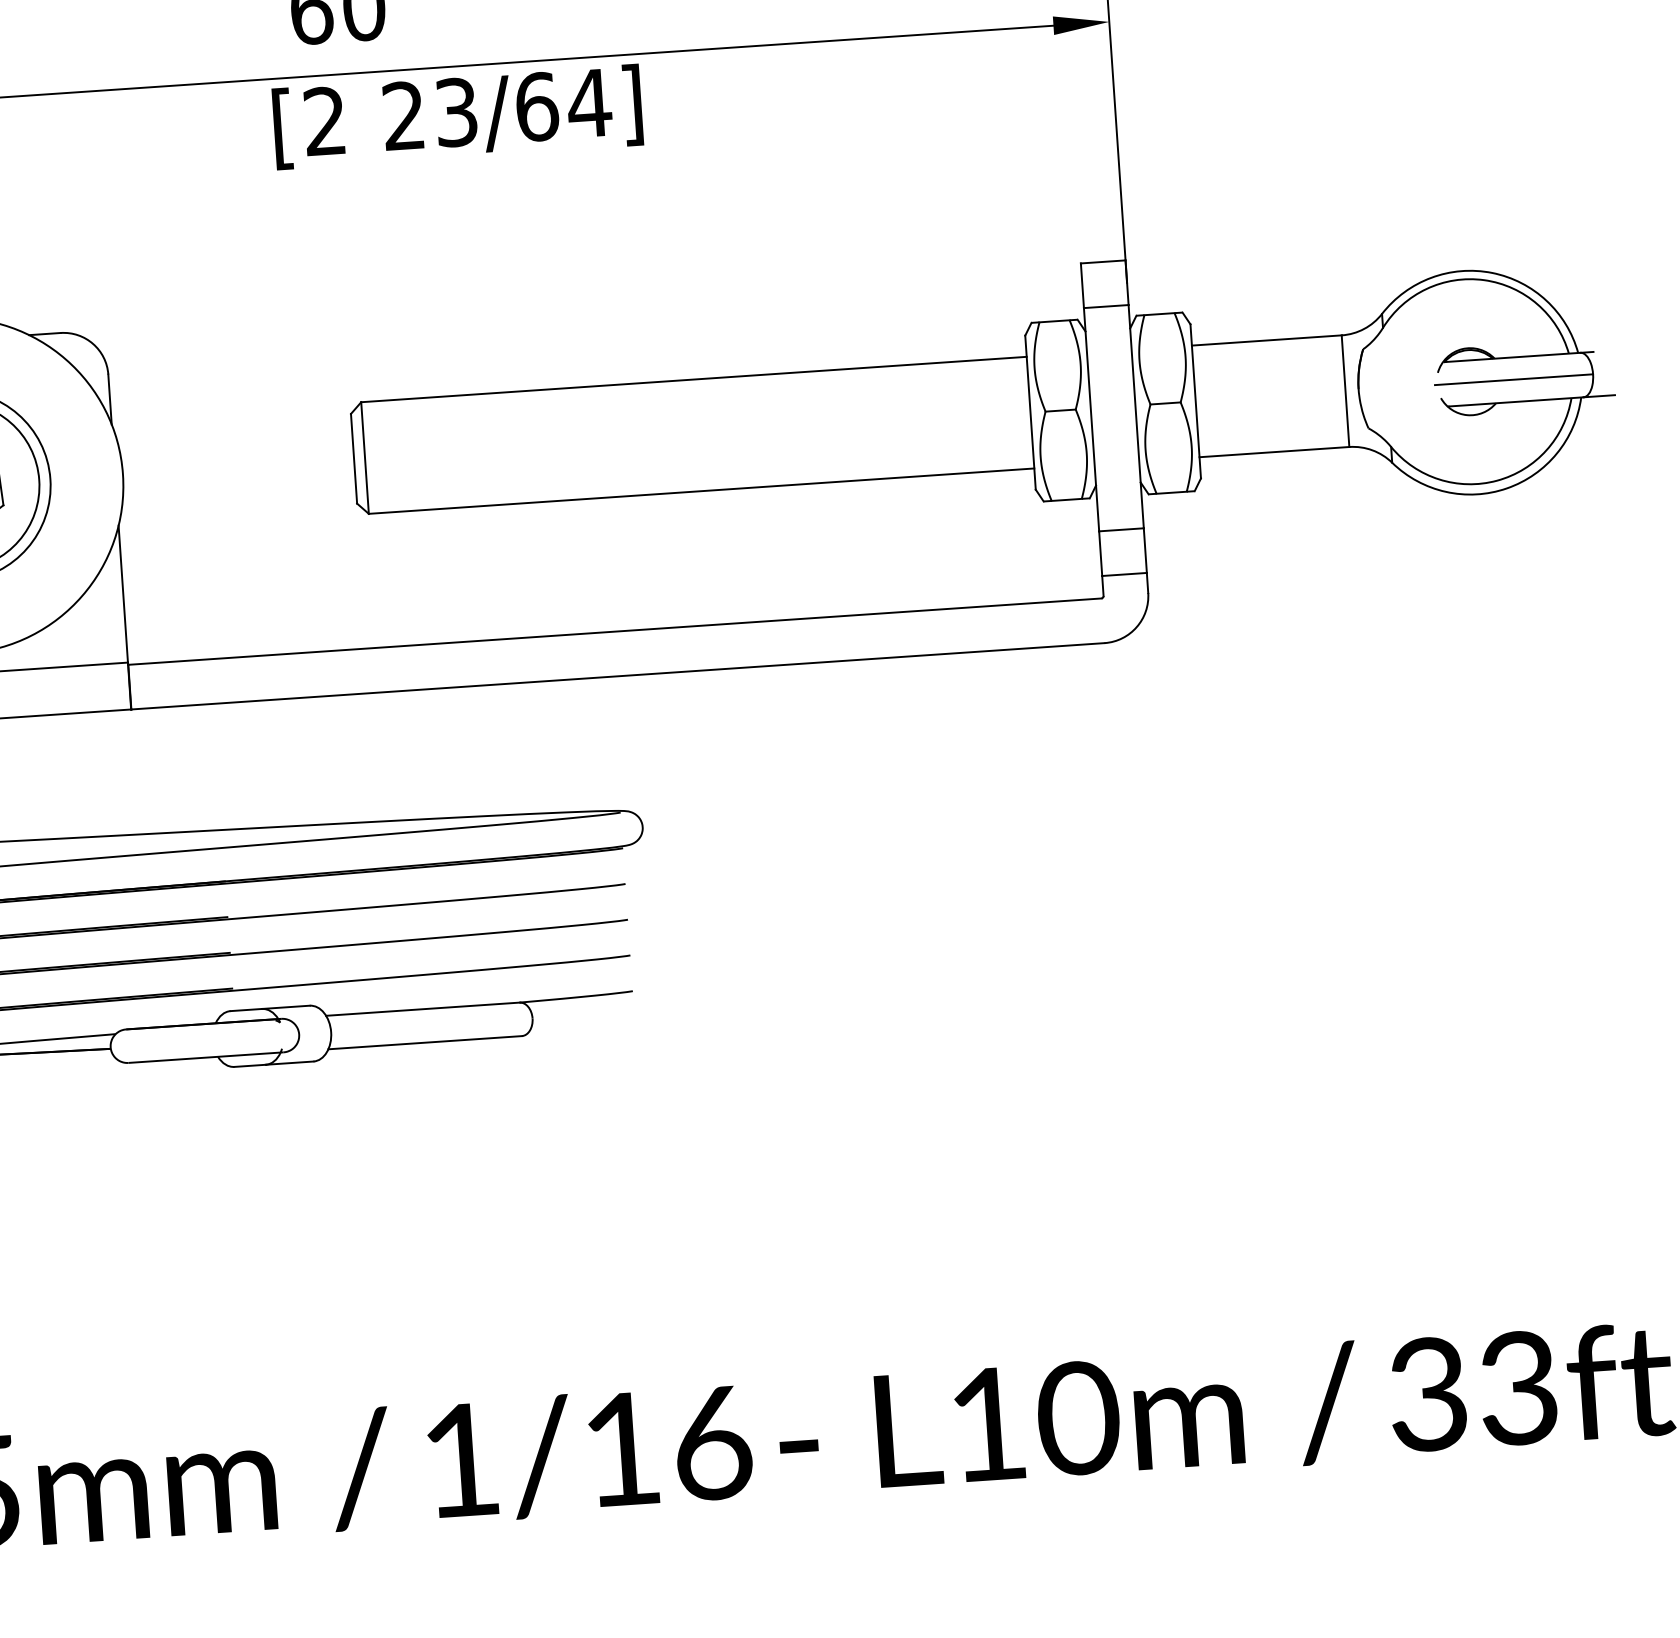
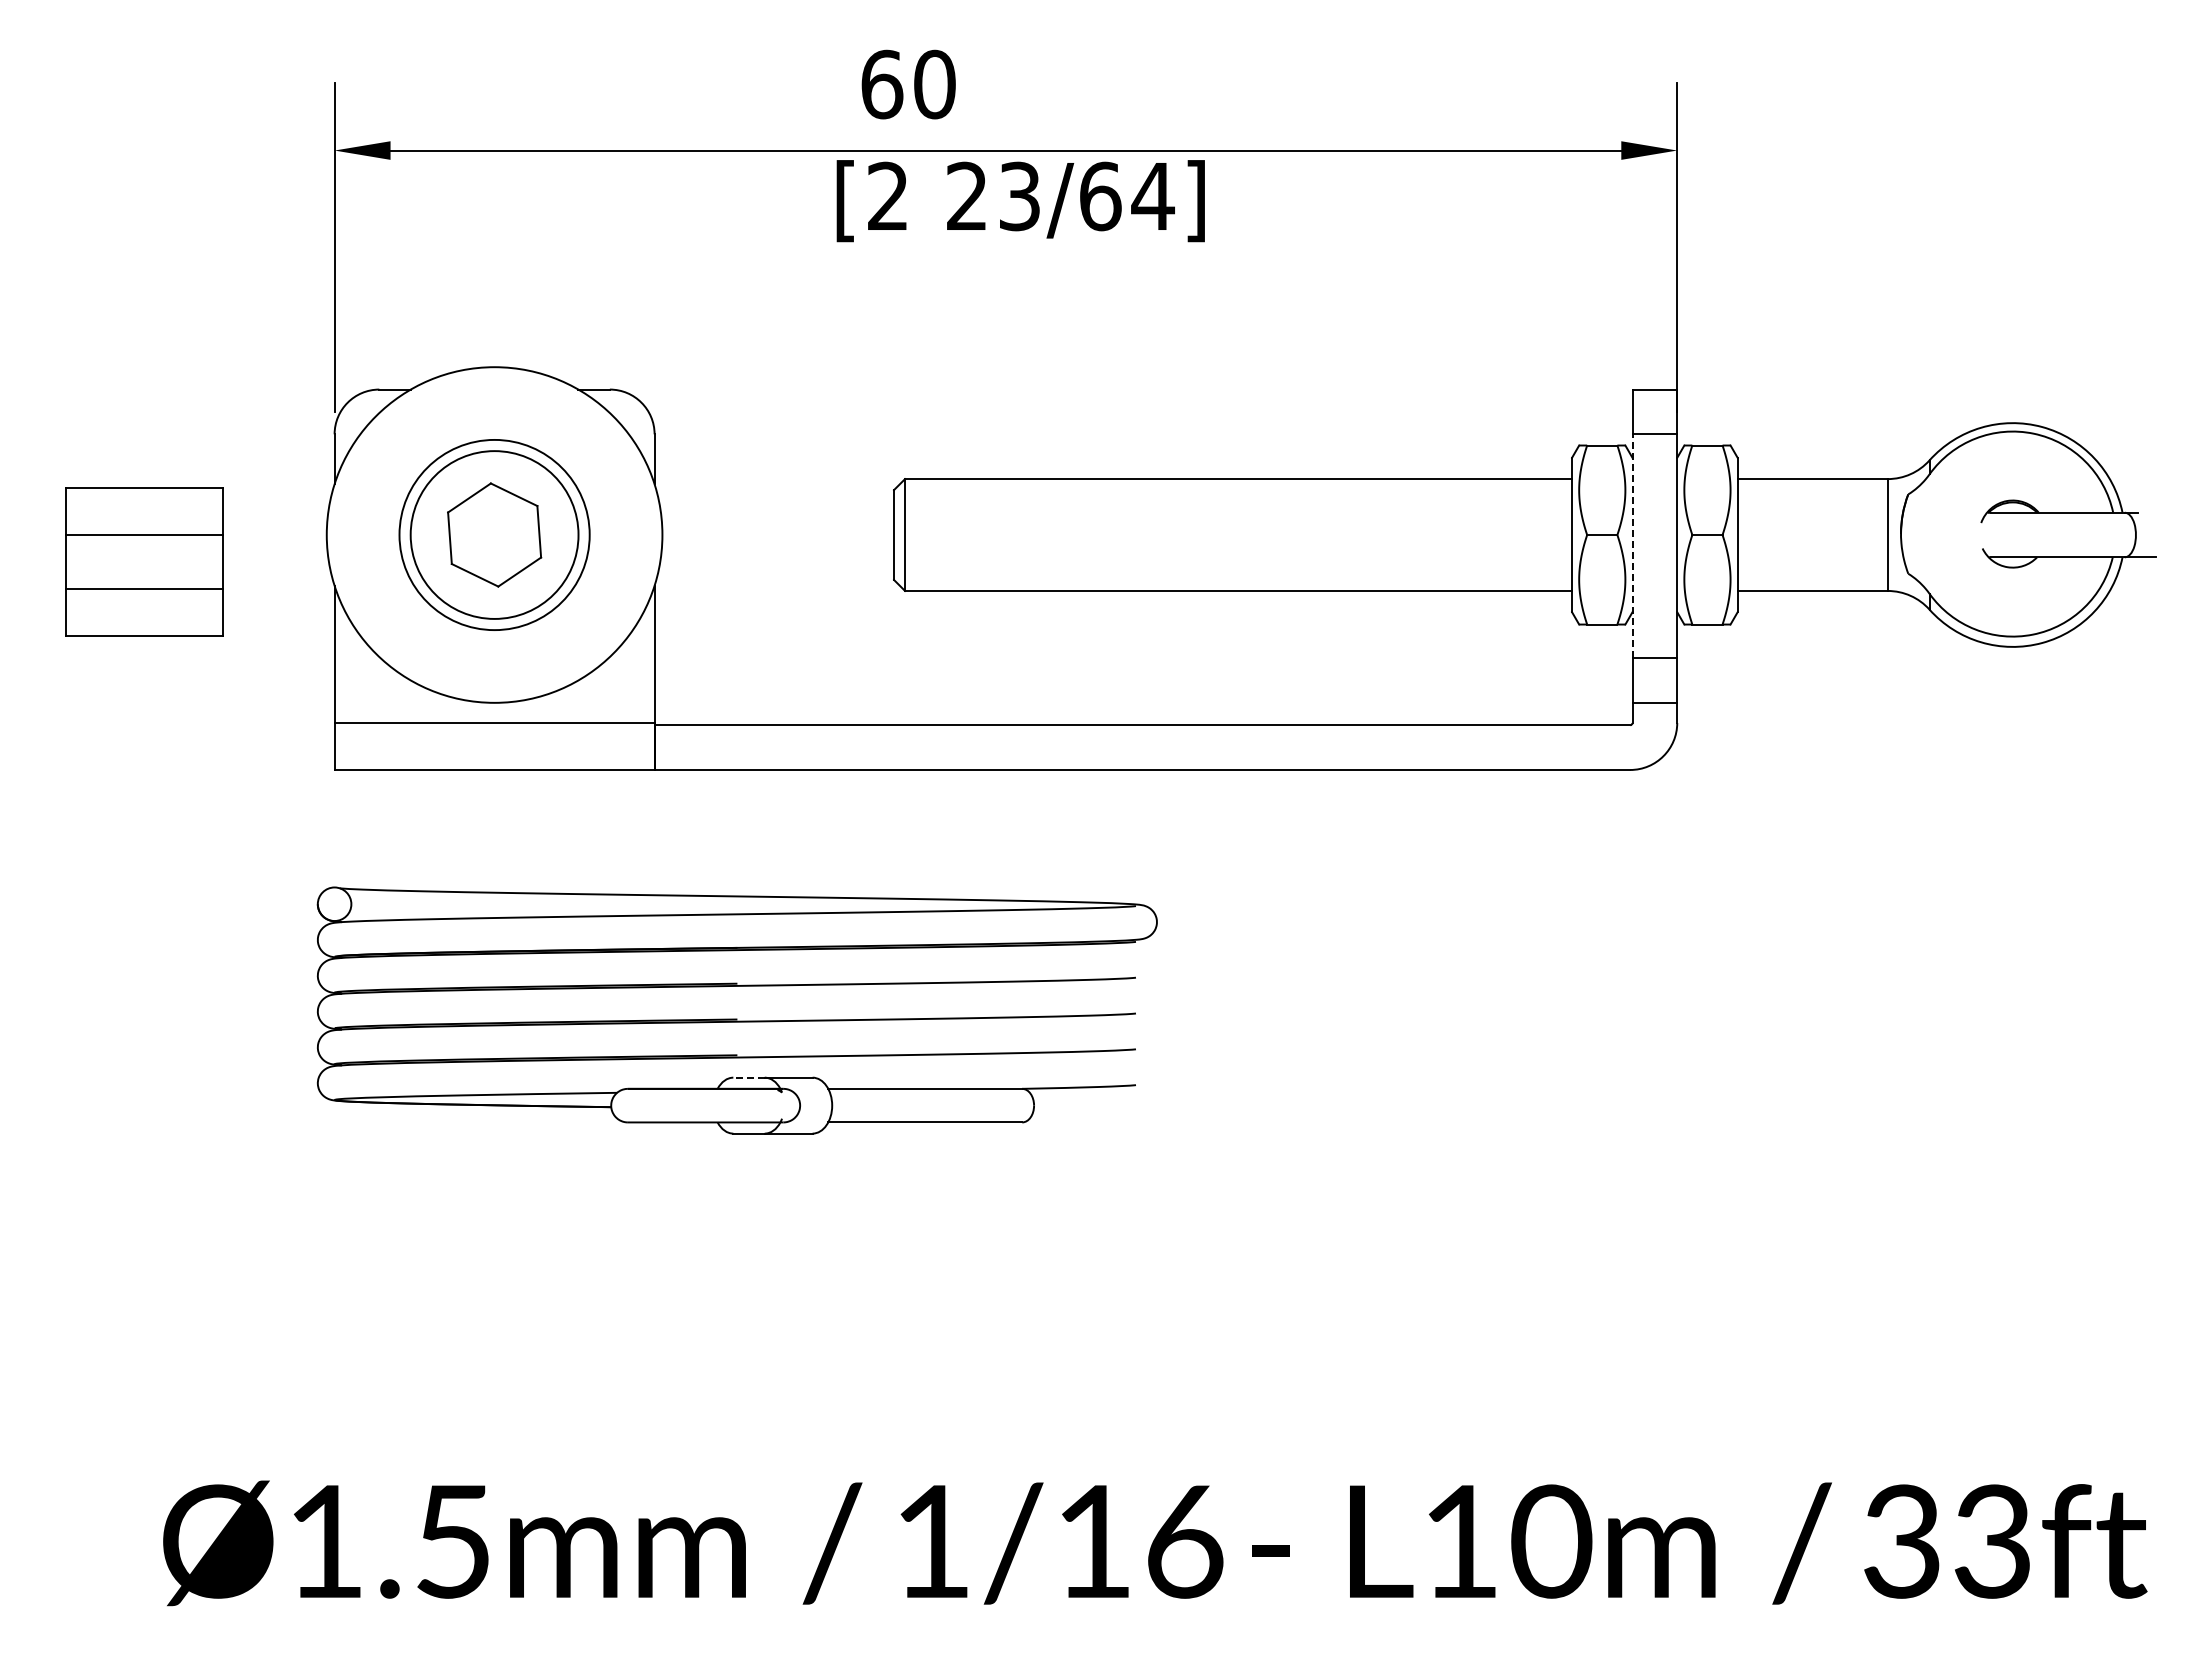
line: (1513, 380) -> (2056, 535), removed
line: (1091, 420) -> (1632, 546), solid -> dashed
line: (246, 1009) -> (749, 1077), solid -> dashed

